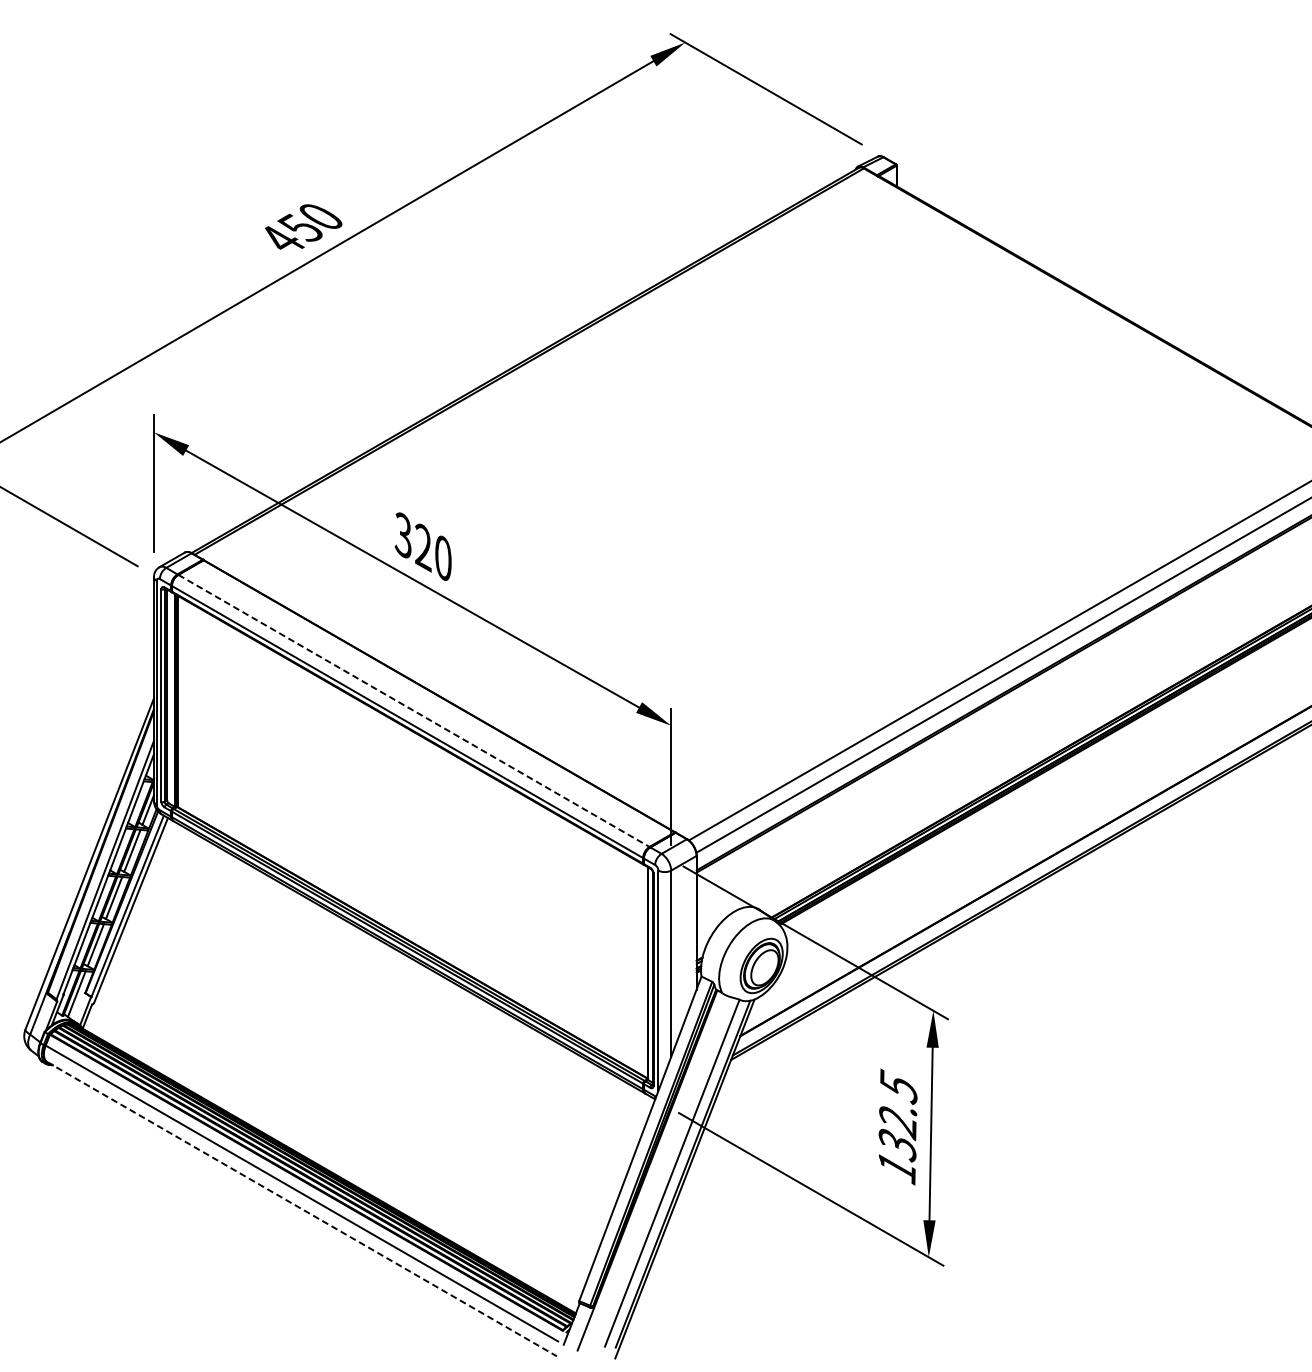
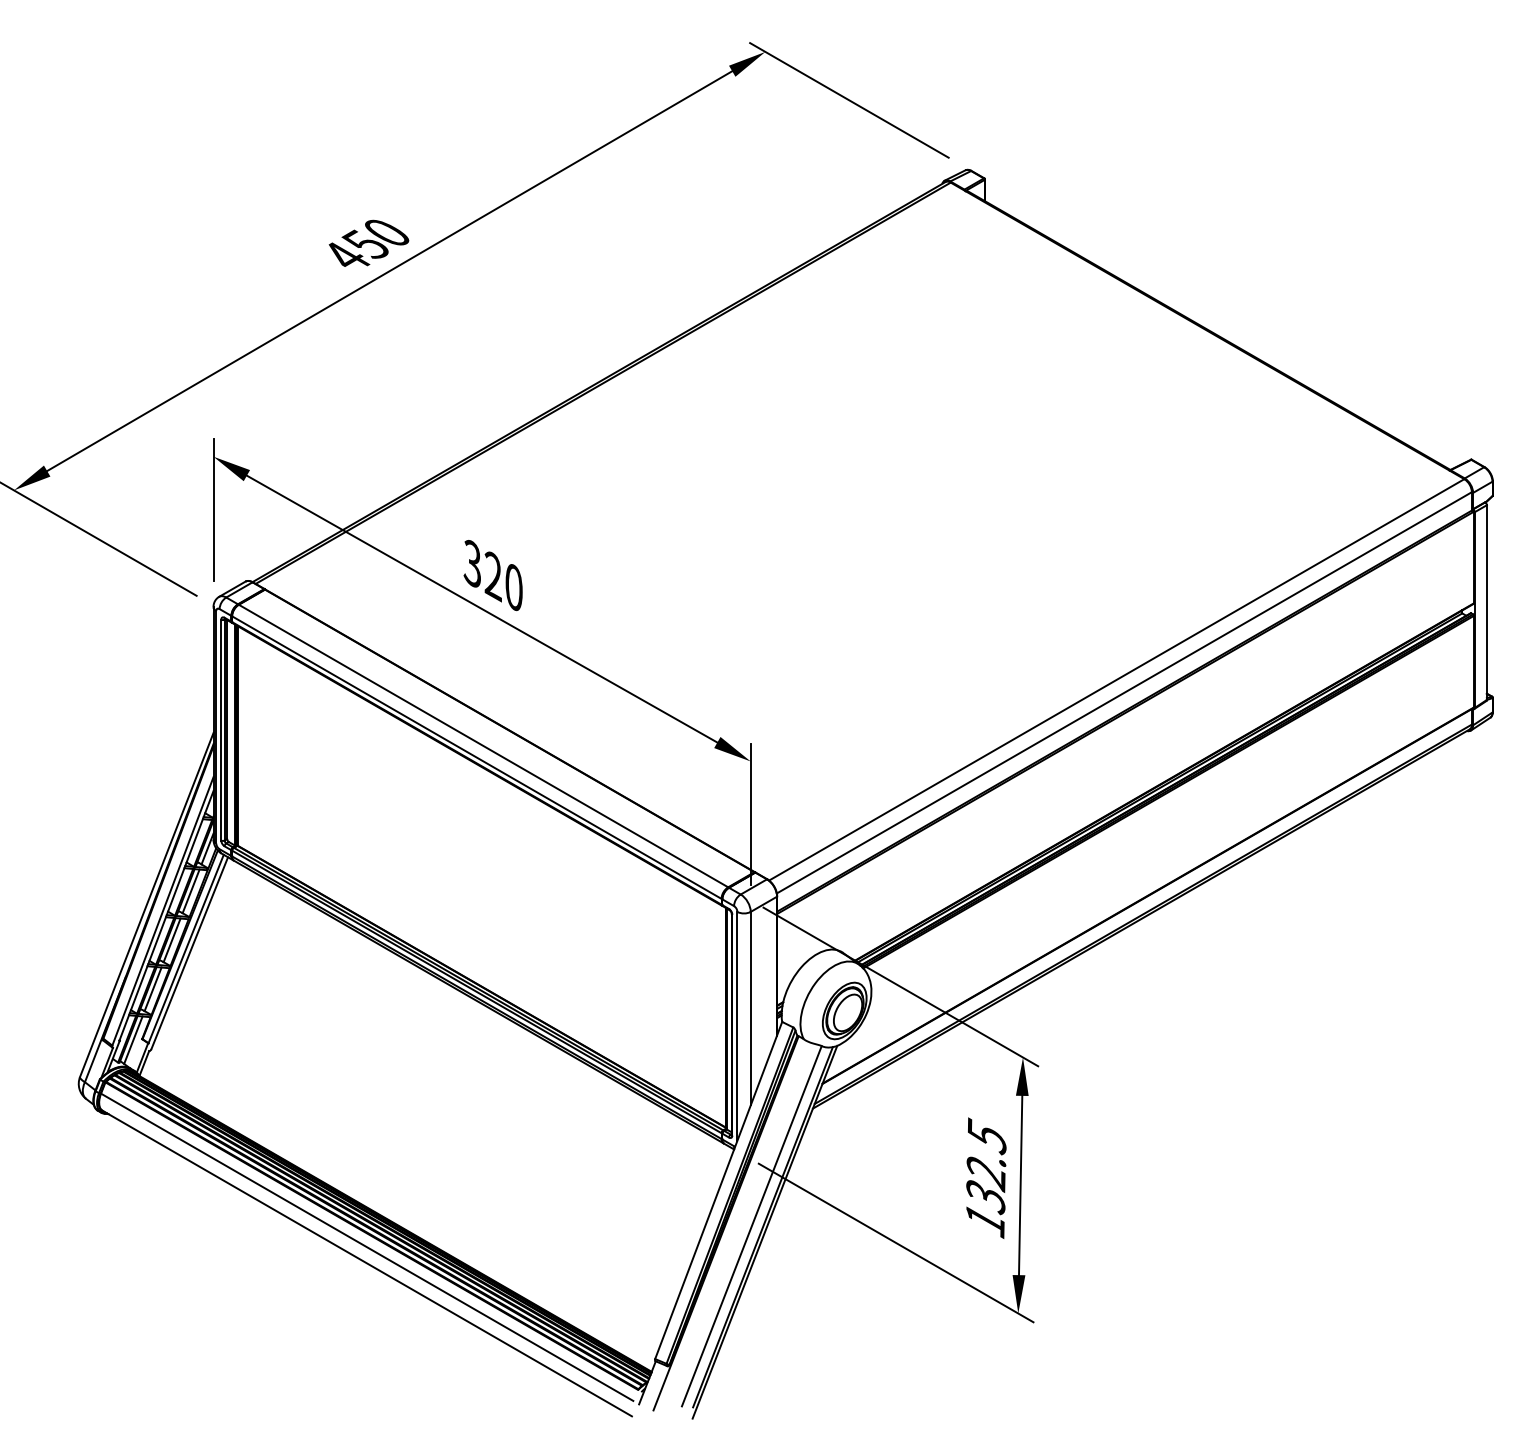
line: (413, 711) -> (483, 746), dashed -> solid
line: (302, 1209) -> (367, 1263), dashed -> solid

